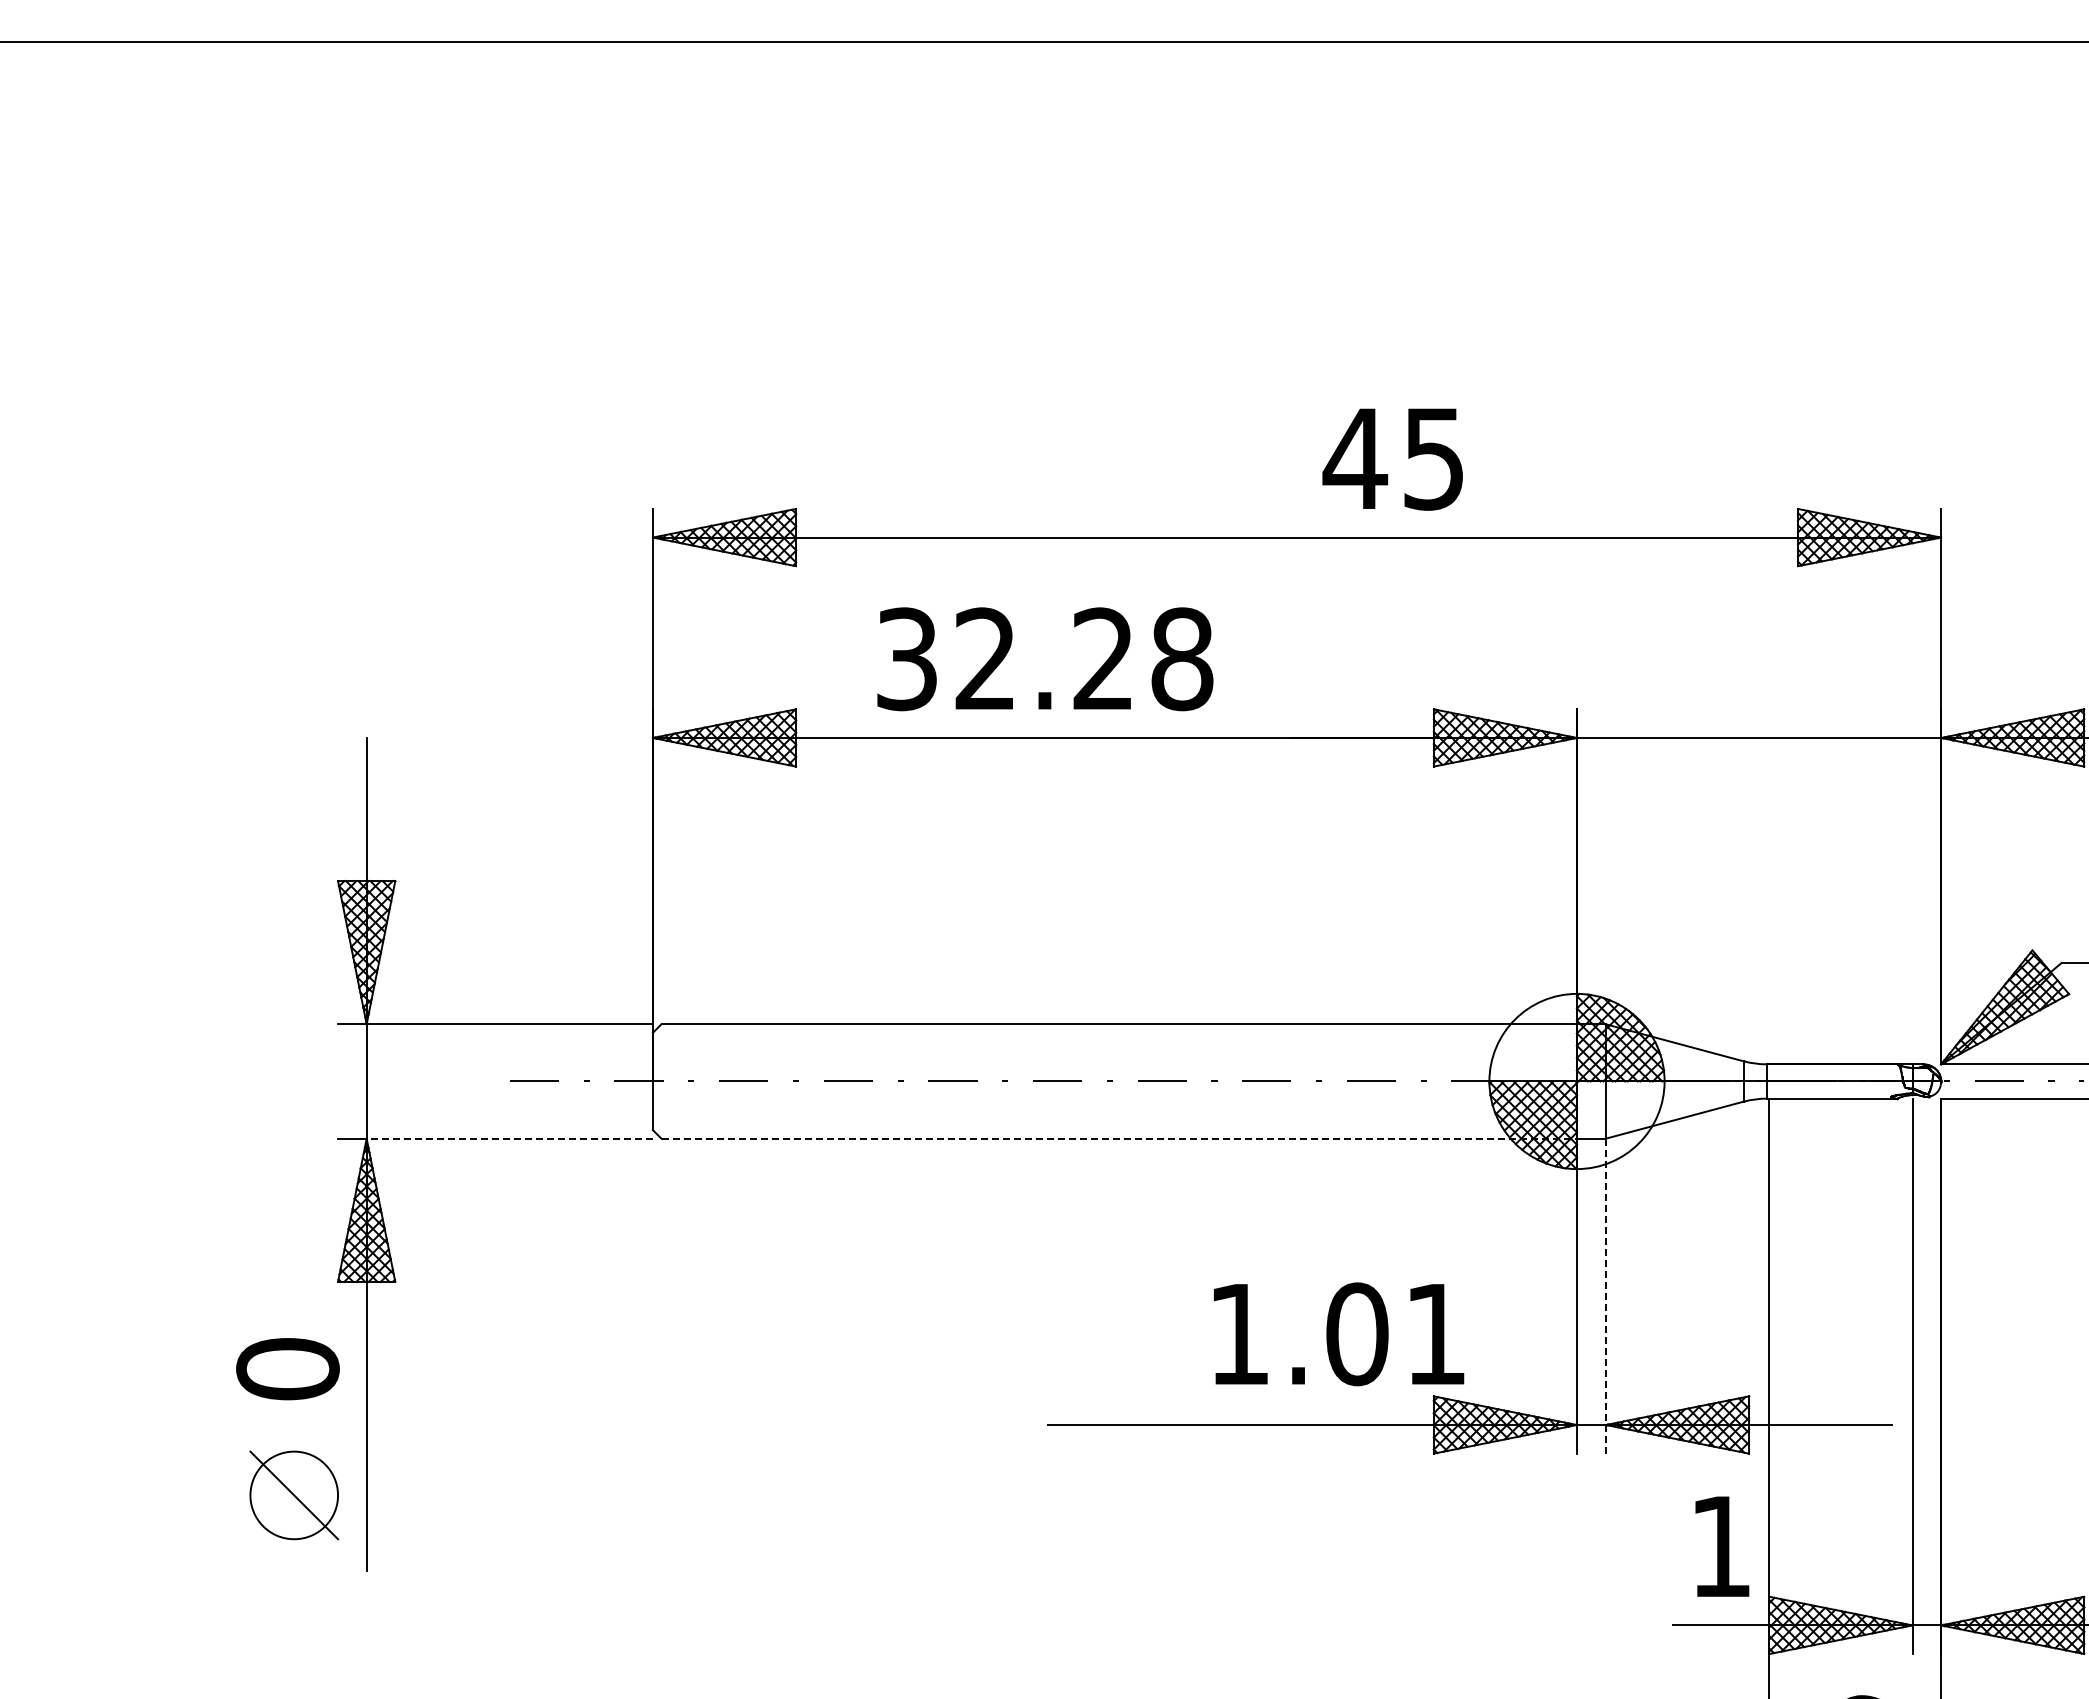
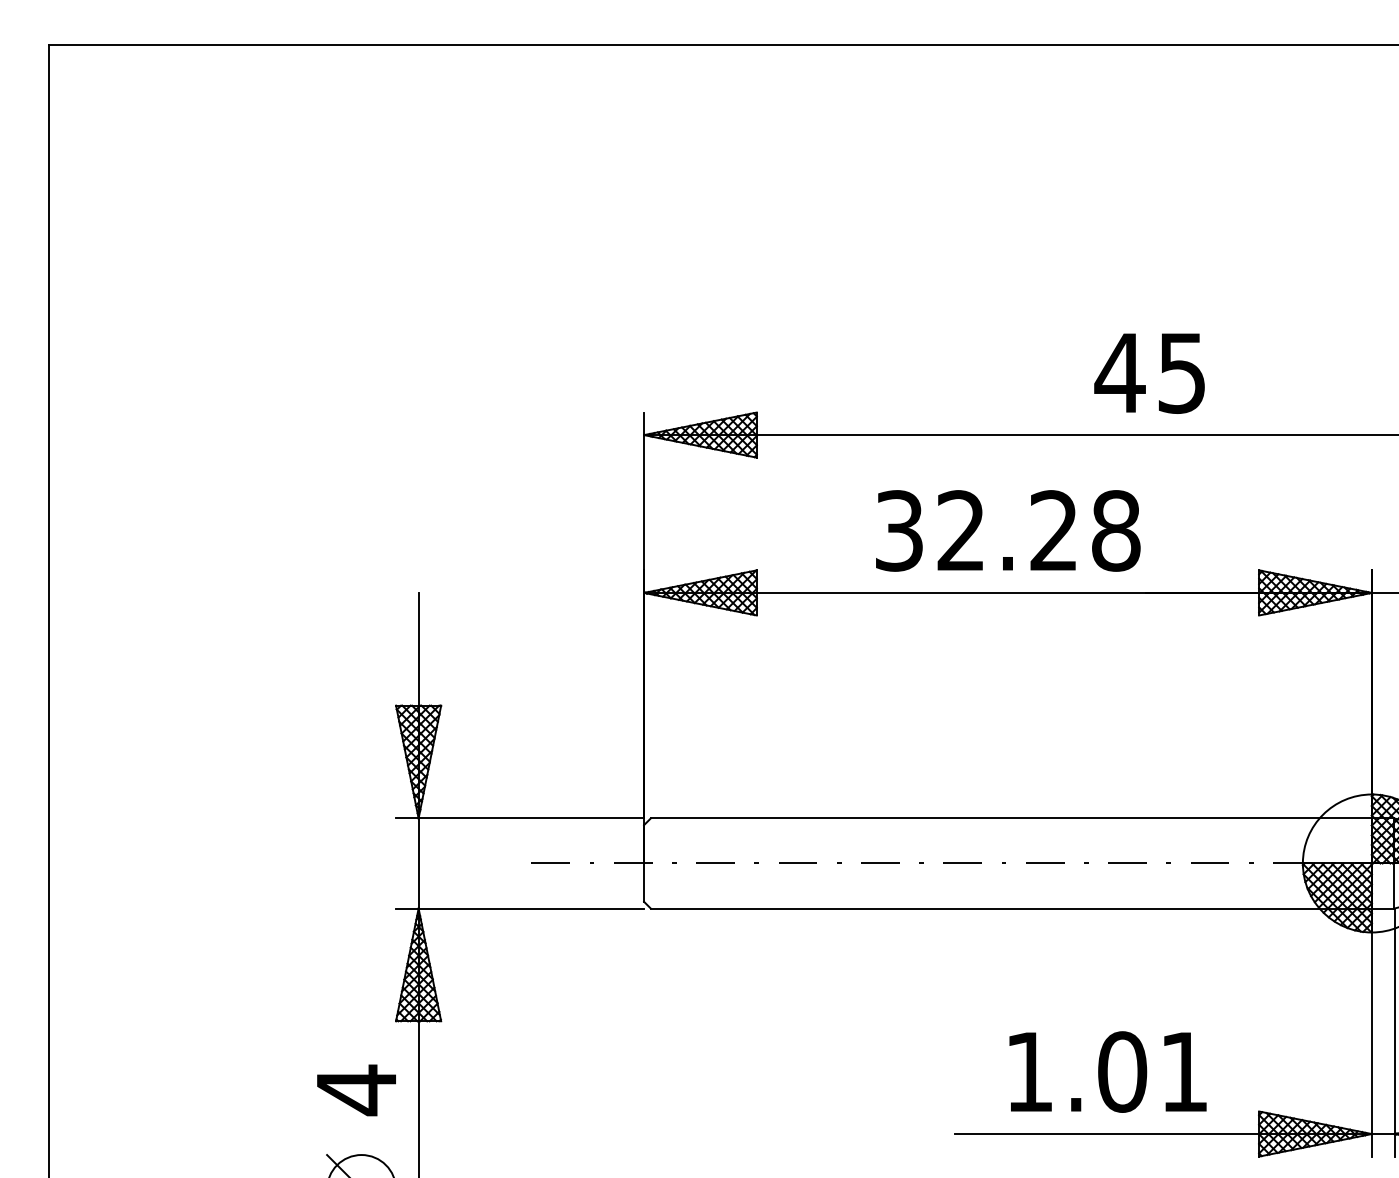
text: (1392, 459) -> (1149, 373), moved
text: (1045, 659) -> (1008, 531), moved
line: (509, 1138) -> (531, 908), dashed -> solid
line: (1119, 1138) -> (1011, 908), dashed -> solid
line: (1605, 1295) -> (1394, 1032), dashed -> solid
text: (1339, 1334) -> (1108, 1072), moved
text: (287, 1369) -> (356, 1090), 0 -> 4

